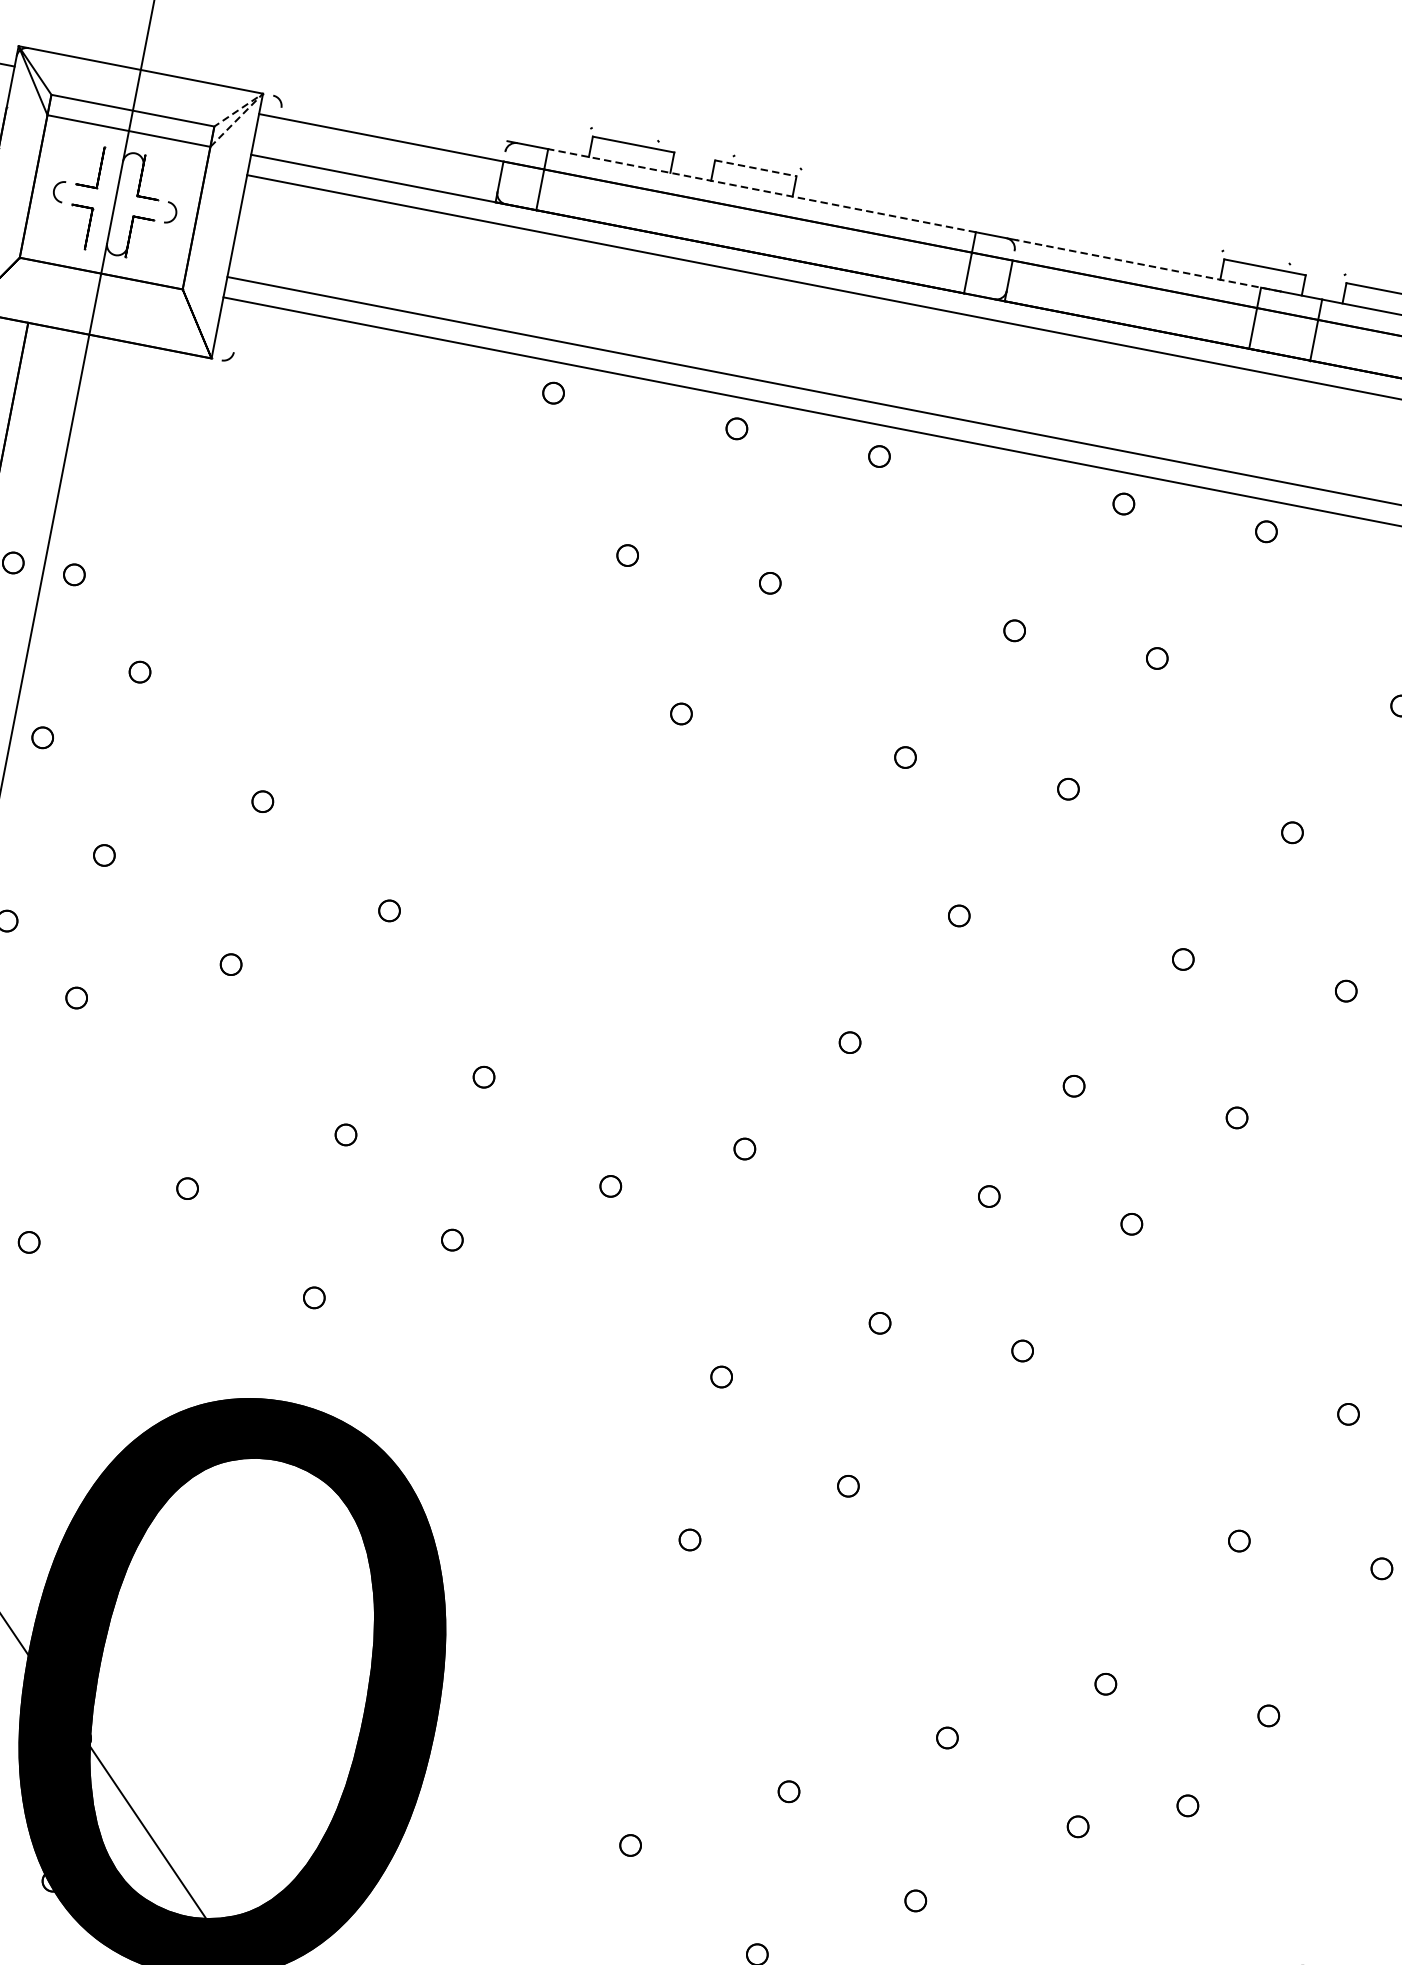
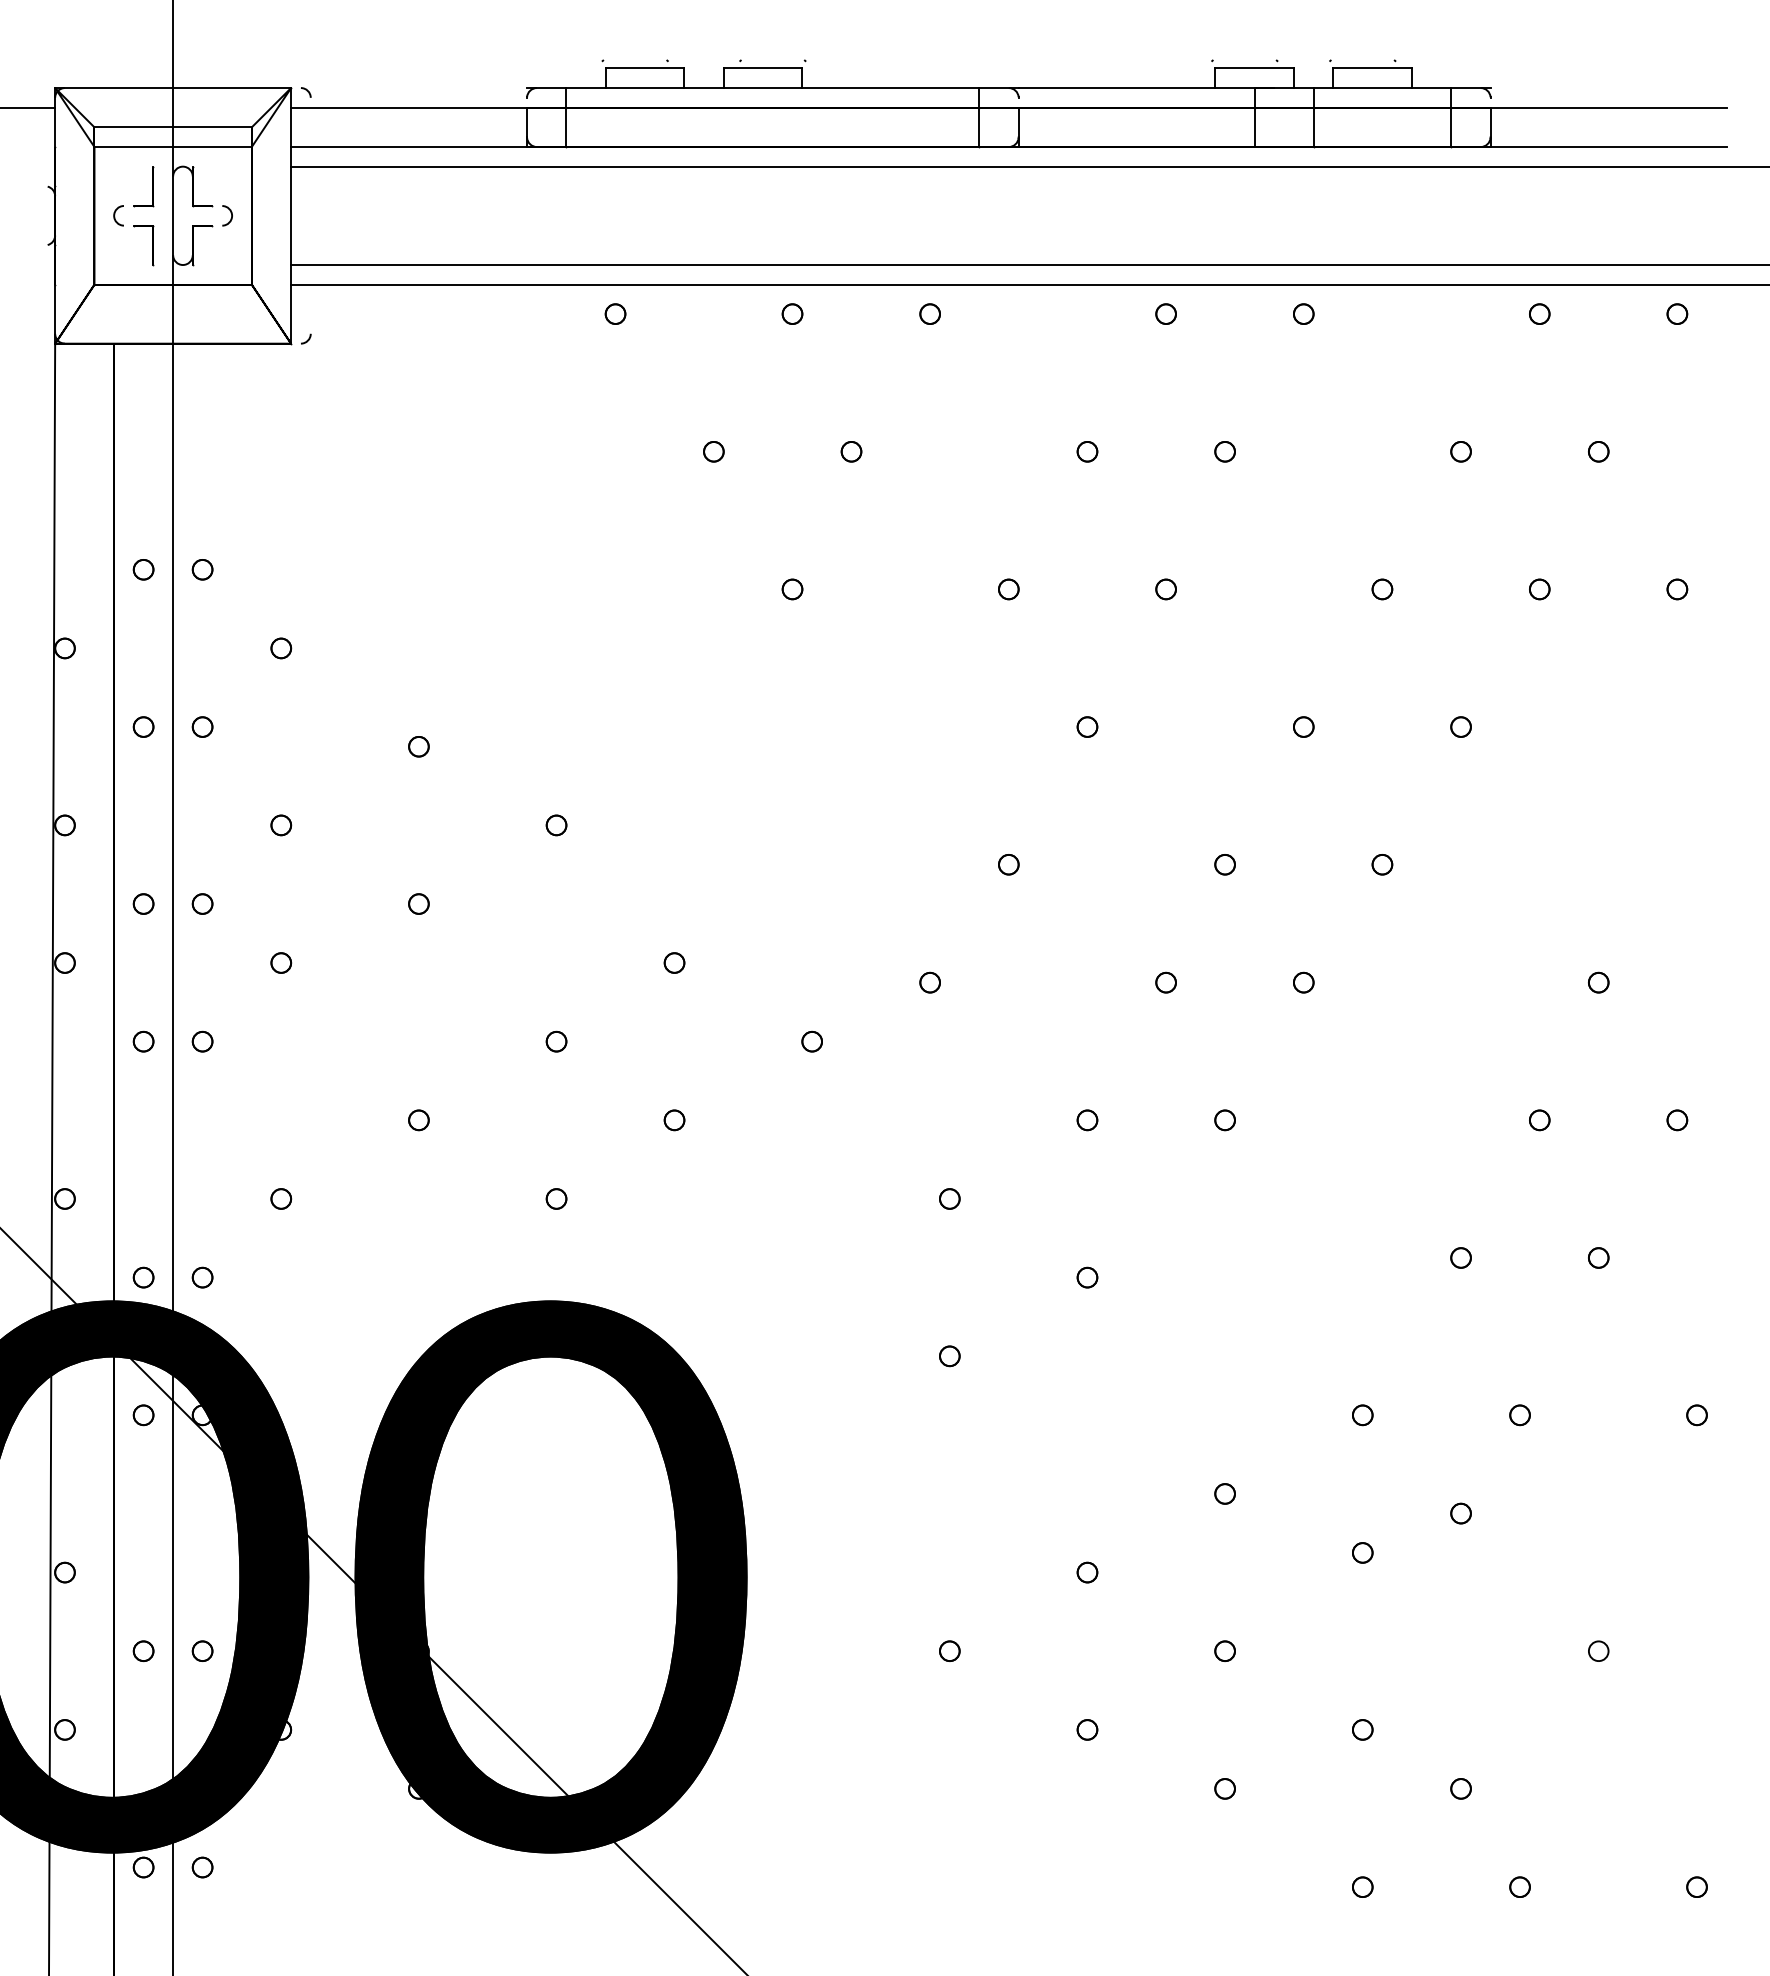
line: (258, 98) -> (287, 93), dashed -> solid
line: (756, 168) -> (763, 68), dashed -> solid
line: (761, 191) -> (772, 88), dashed -> solid
line: (1148, 266) -> (1146, 88), dashed -> solid

